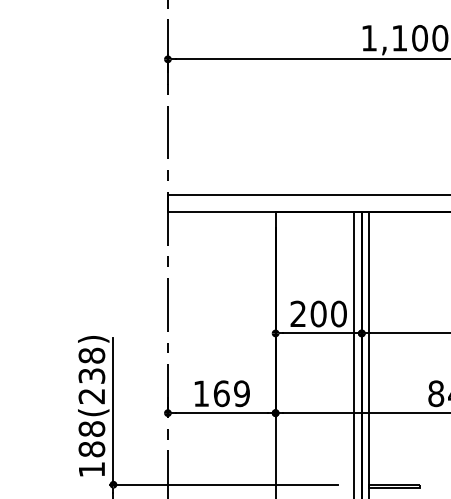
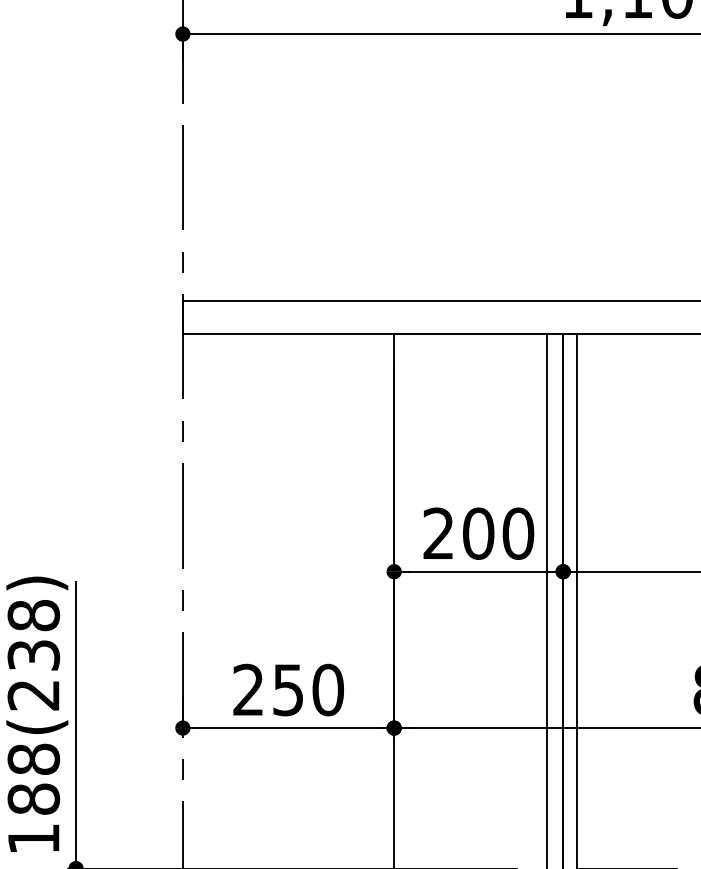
text: (221, 393) -> (288, 689), 169 -> 250

